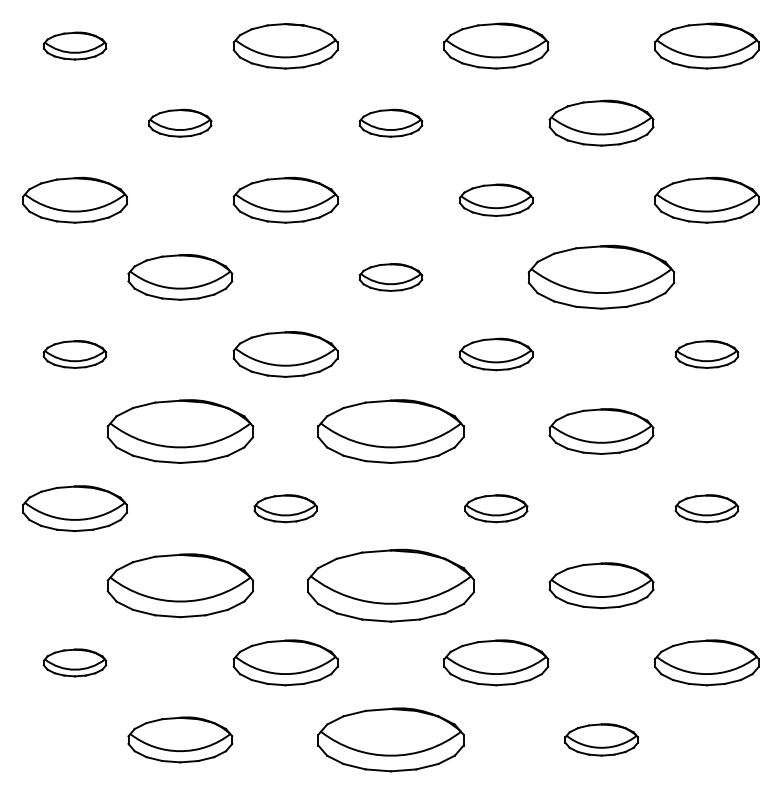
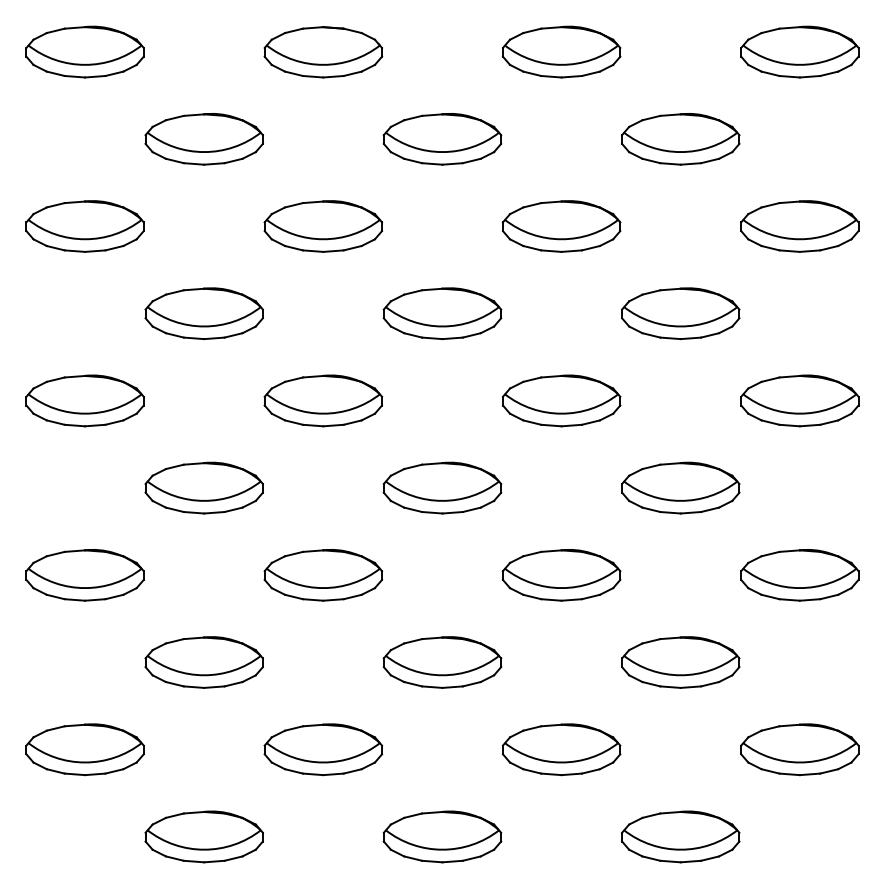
part: (74, 45) -> (84, 51), size x1.67
part: (179, 123) -> (203, 139), size x1.67
part: (391, 123) -> (442, 139), size x1.67
part: (496, 200) -> (561, 226), size x1.43
part: (391, 277) -> (442, 313), size x1.67
part: (601, 277) -> (680, 313), size x0.71
part: (74, 354) -> (84, 400), size x1.67
part: (496, 354) -> (561, 400), size x1.43
part: (706, 354) -> (799, 400), size x1.67
part: (179, 431) -> (203, 487), size x0.71
part: (391, 431) -> (442, 487), size x0.71
part: (285, 508) -> (323, 575), size x1.67
part: (496, 508) -> (561, 575), size x1.67
part: (706, 508) -> (799, 575), size x1.67
part: (179, 585) -> (203, 662), size x0.71
part: (391, 585) -> (442, 662), size x0.62
part: (74, 662) -> (84, 749), size x1.67
part: (391, 739) -> (442, 836), size x0.71
part: (601, 739) -> (680, 836), size x1.43

